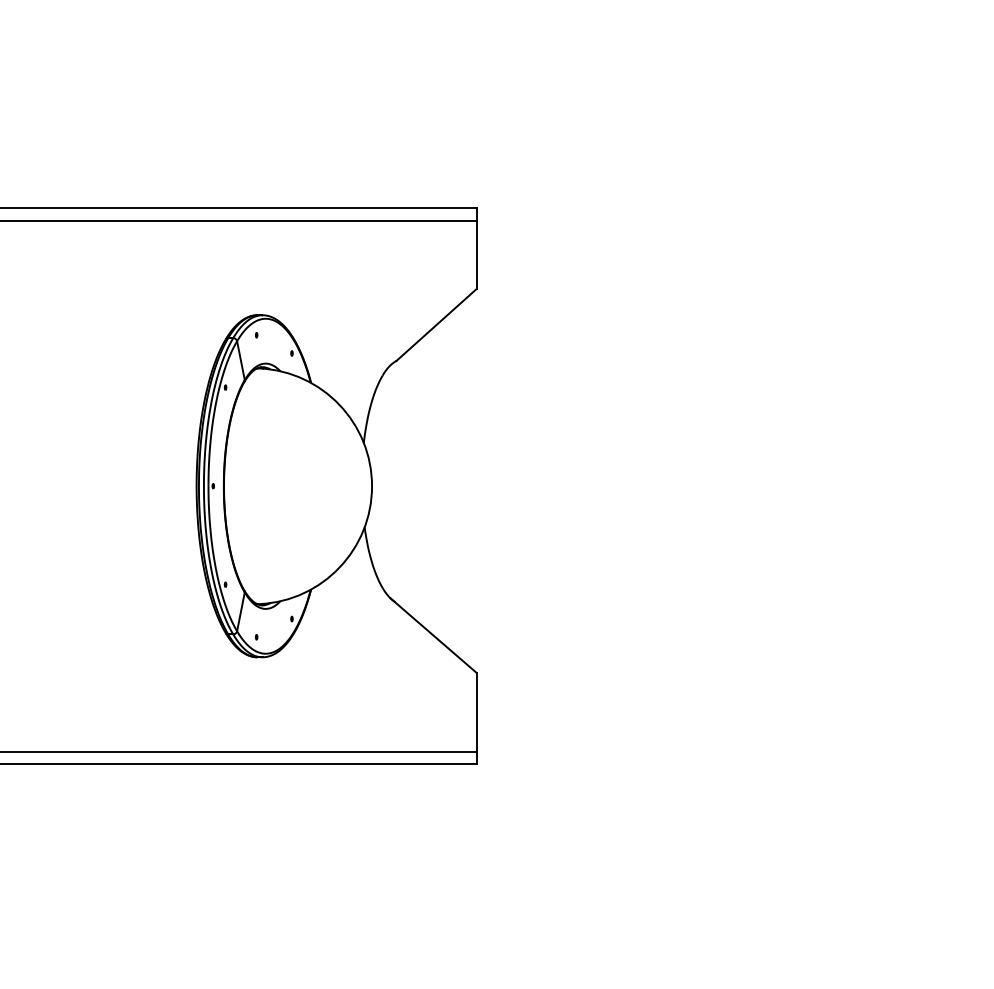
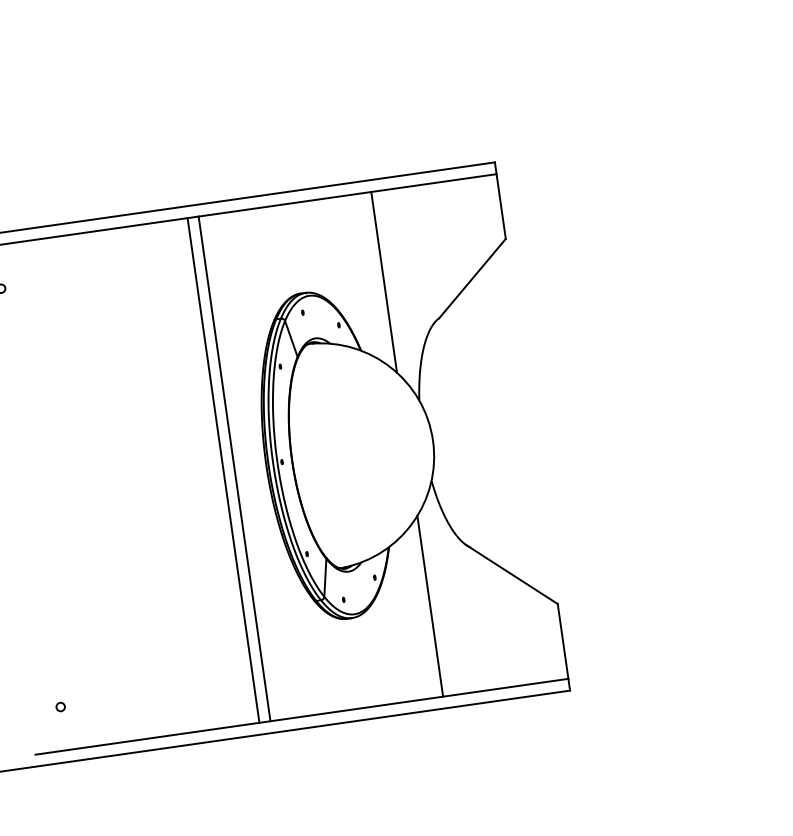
line: (344, 315) -> (383, 282), added
line: (151, 485) -> (223, 469), added
line: (163, 485) -> (234, 468), added
line: (344, 656) -> (429, 606), added

